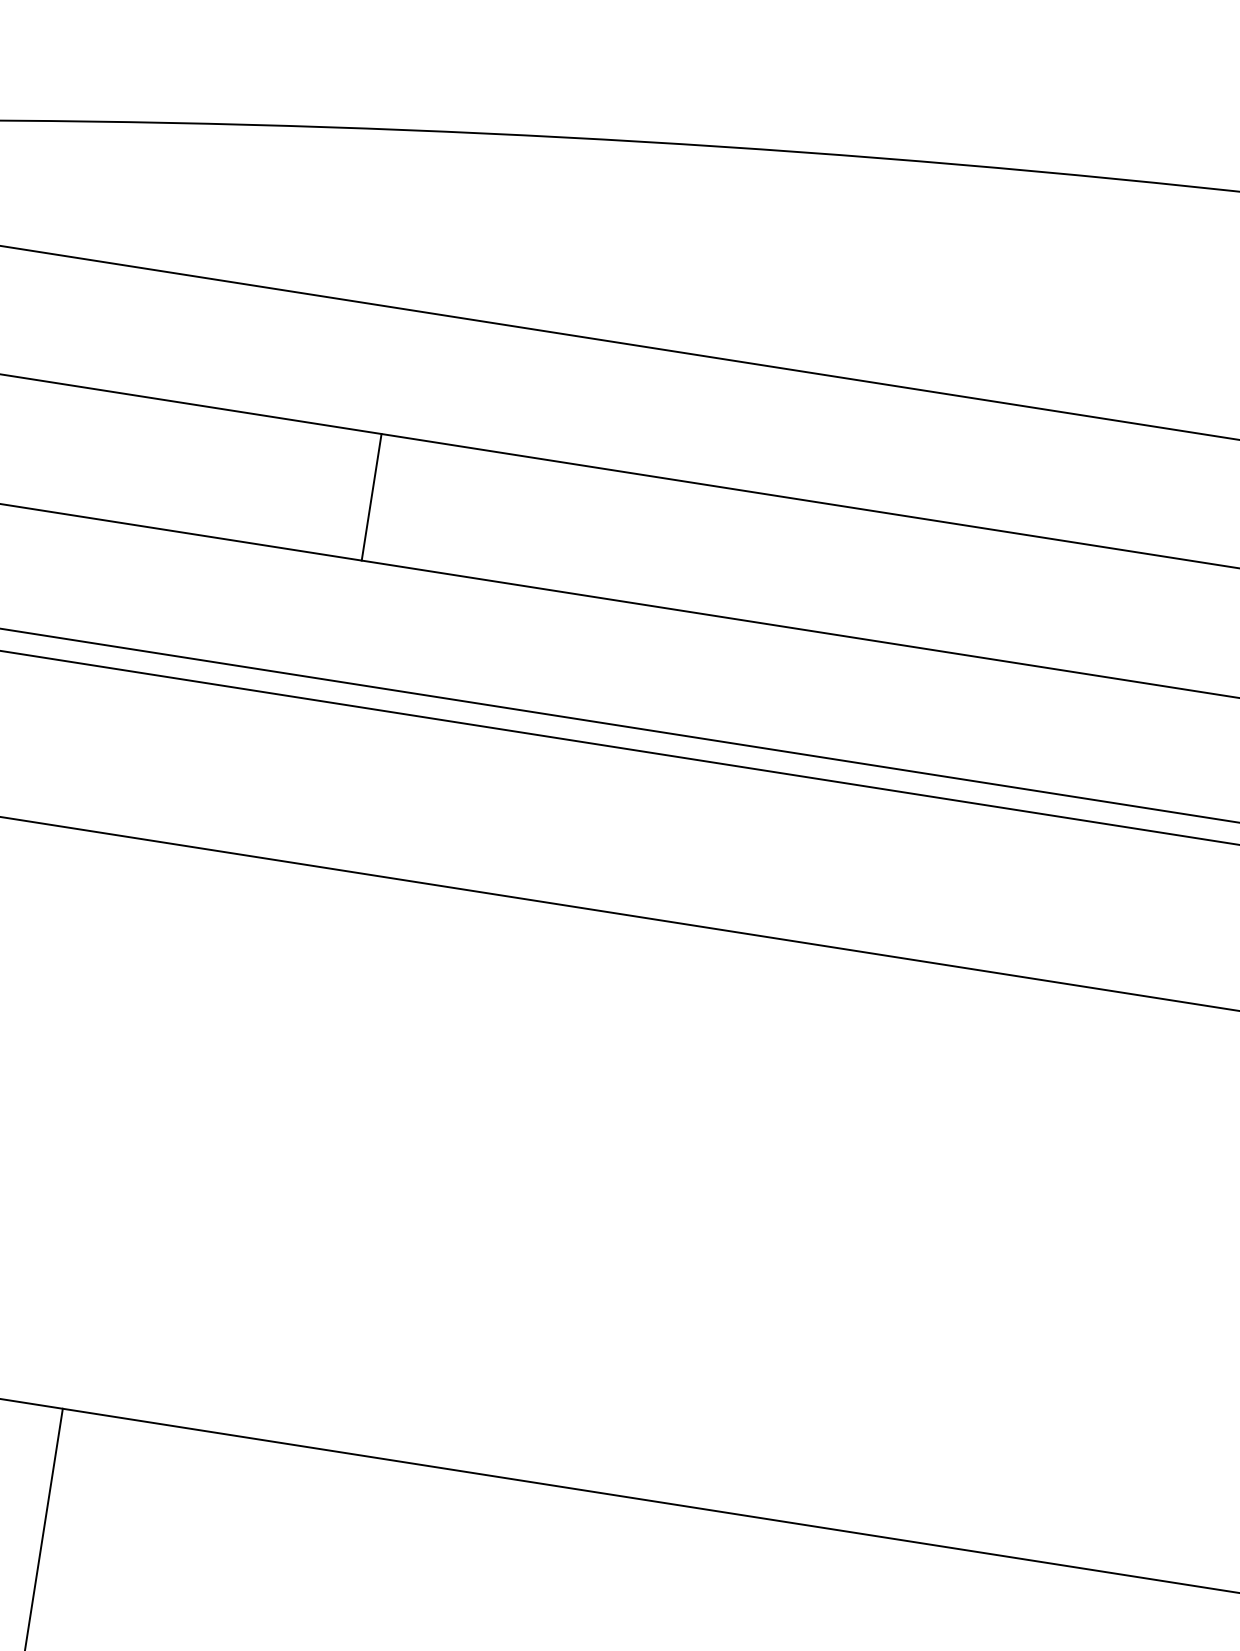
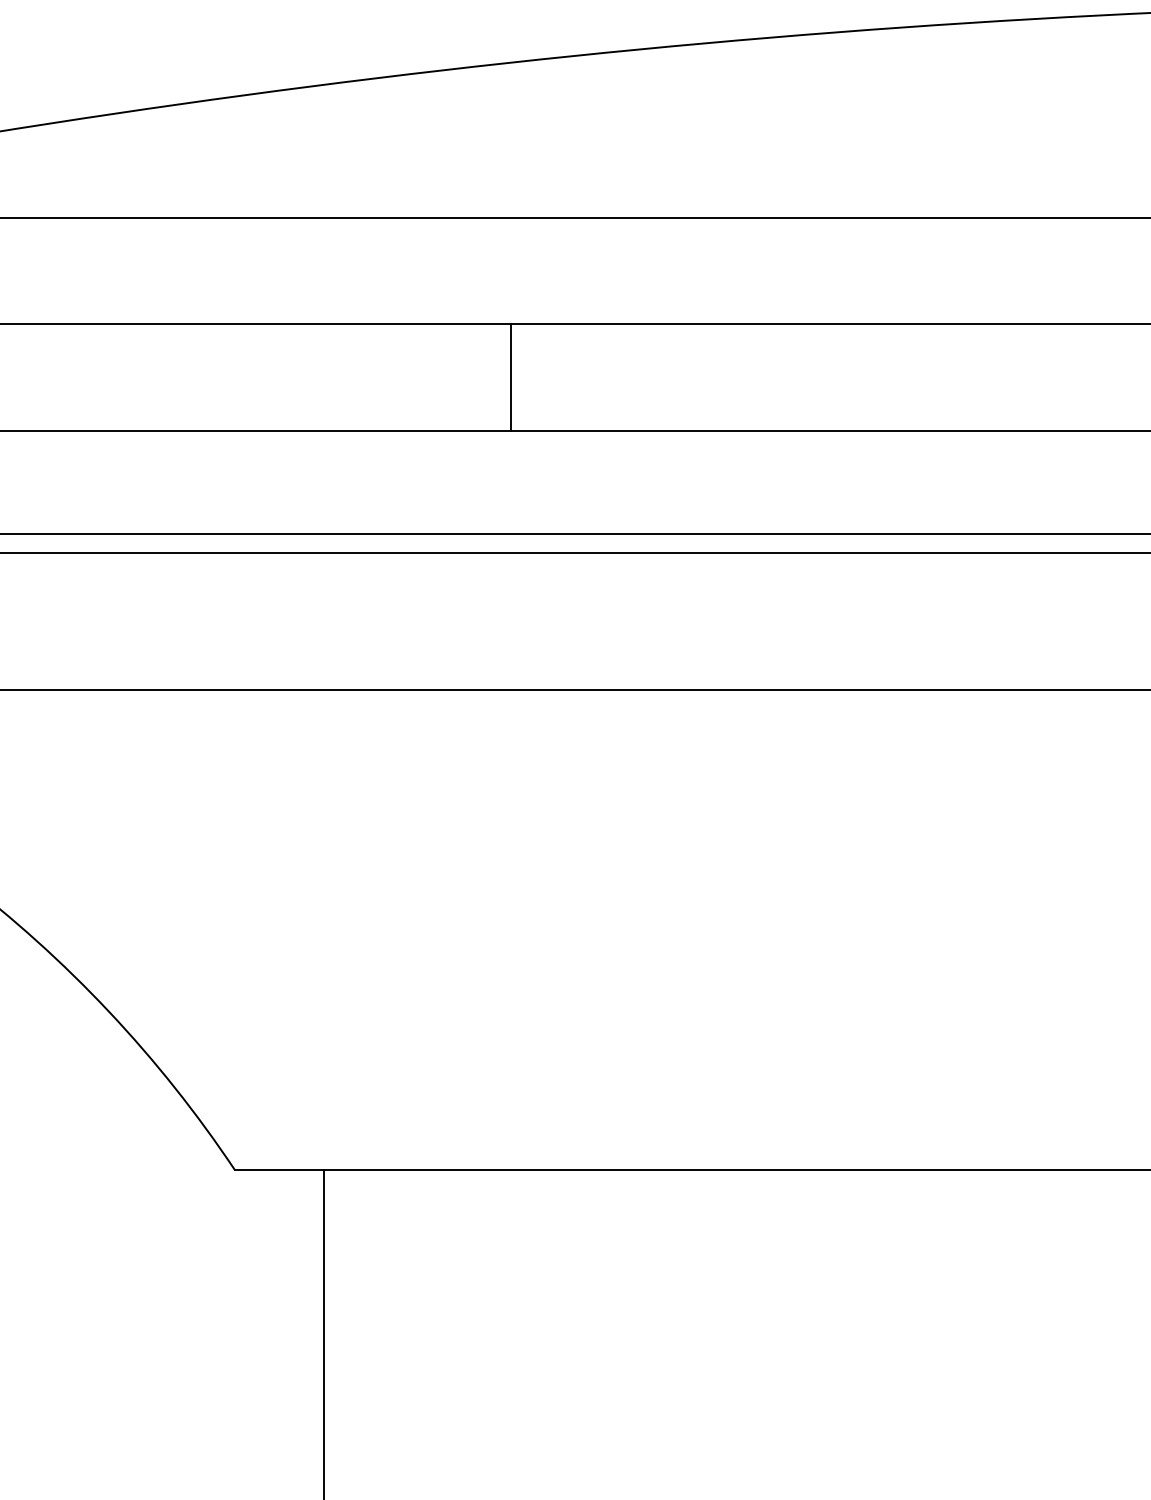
line: (372, 496) -> (511, 377), moved

